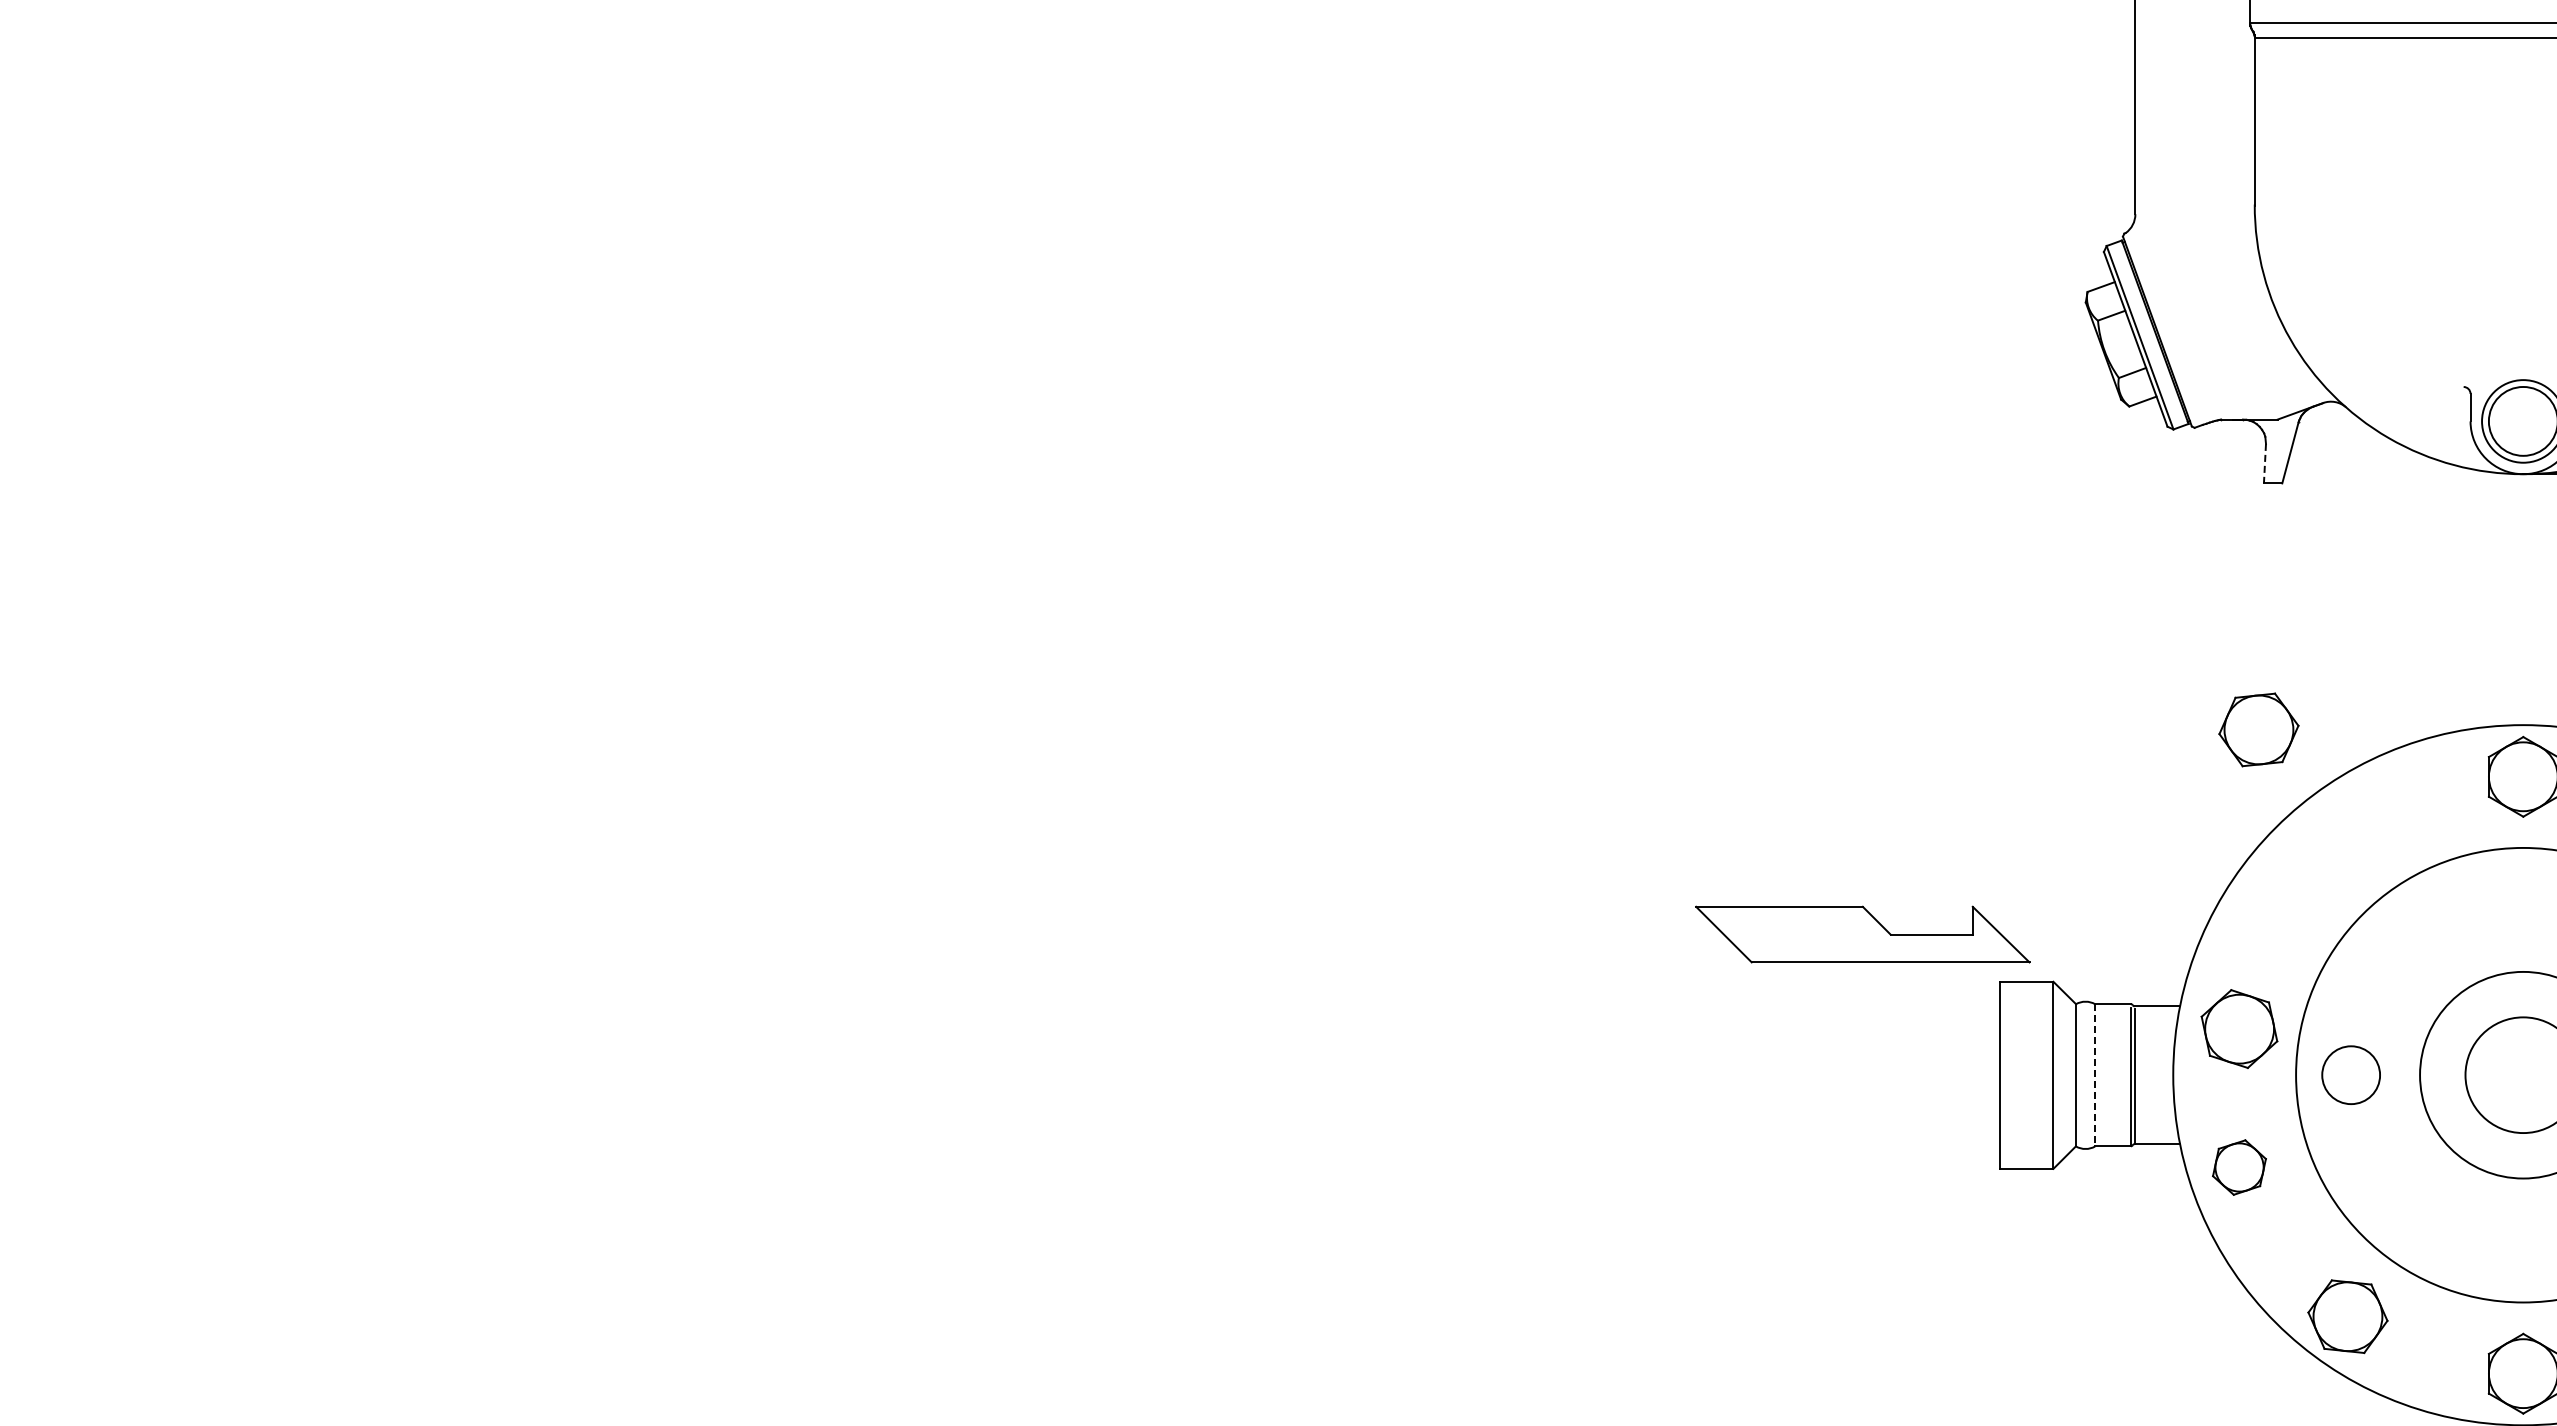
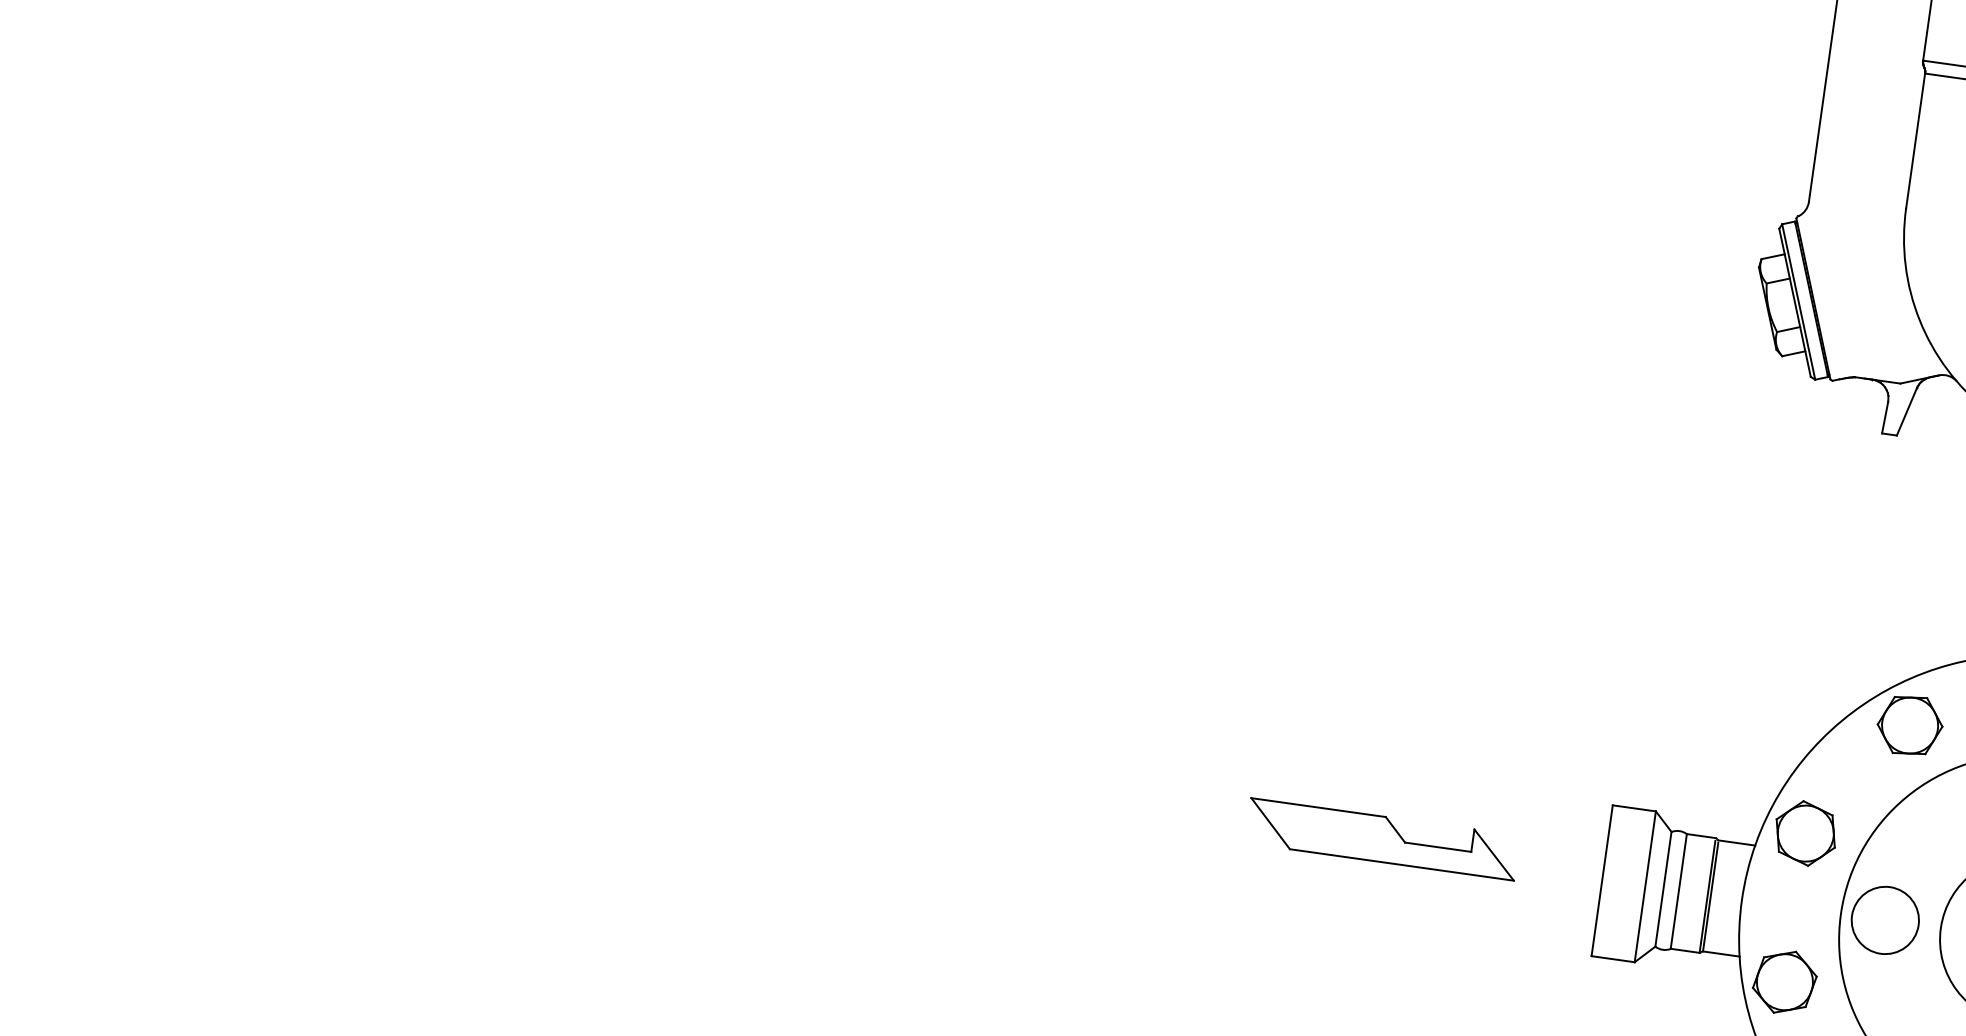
line: (2264, 463) -> (1884, 417), dashed -> solid
part: (2258, 729) -> (1909, 725), moved
part: (1862, 934) -> (1382, 839), moved
part: (2239, 1028) -> (1805, 833), moved
circle: (2350, 1074) -> (1884, 919), size x1.43
line: (2094, 1075) -> (1678, 891), dashed -> solid
part: (2239, 1167) -> (1784, 982), size x1.43

